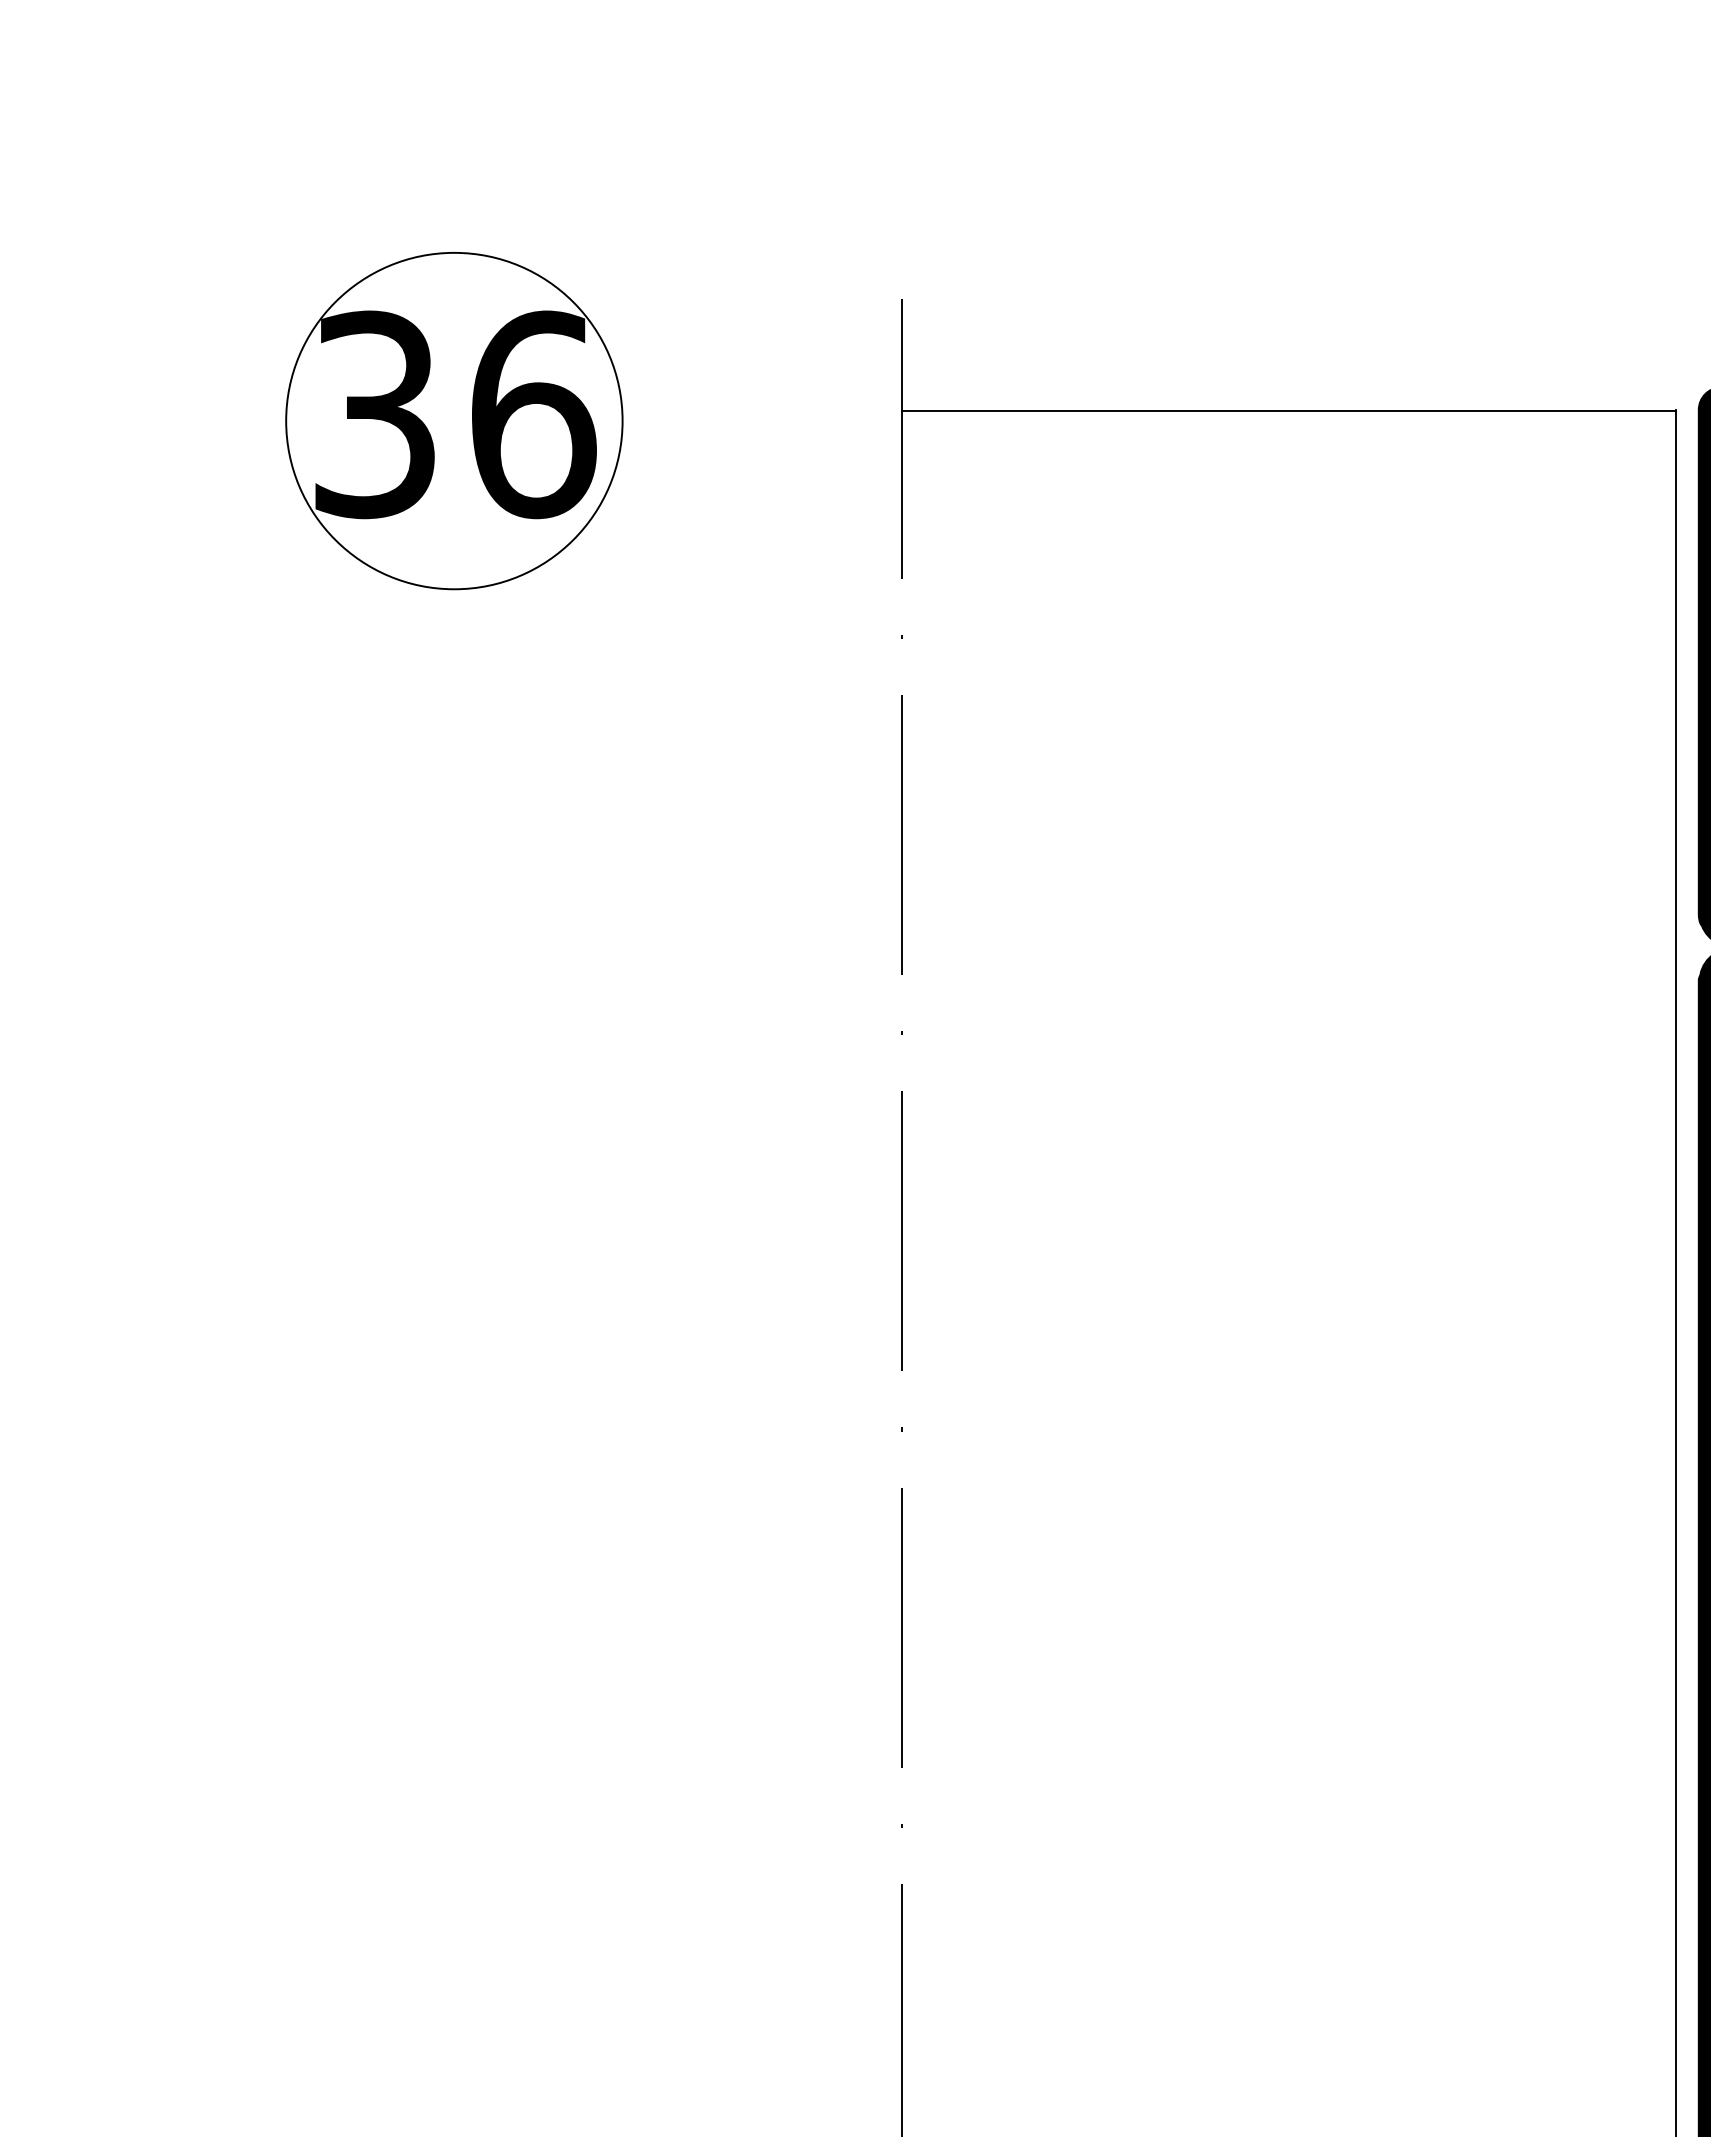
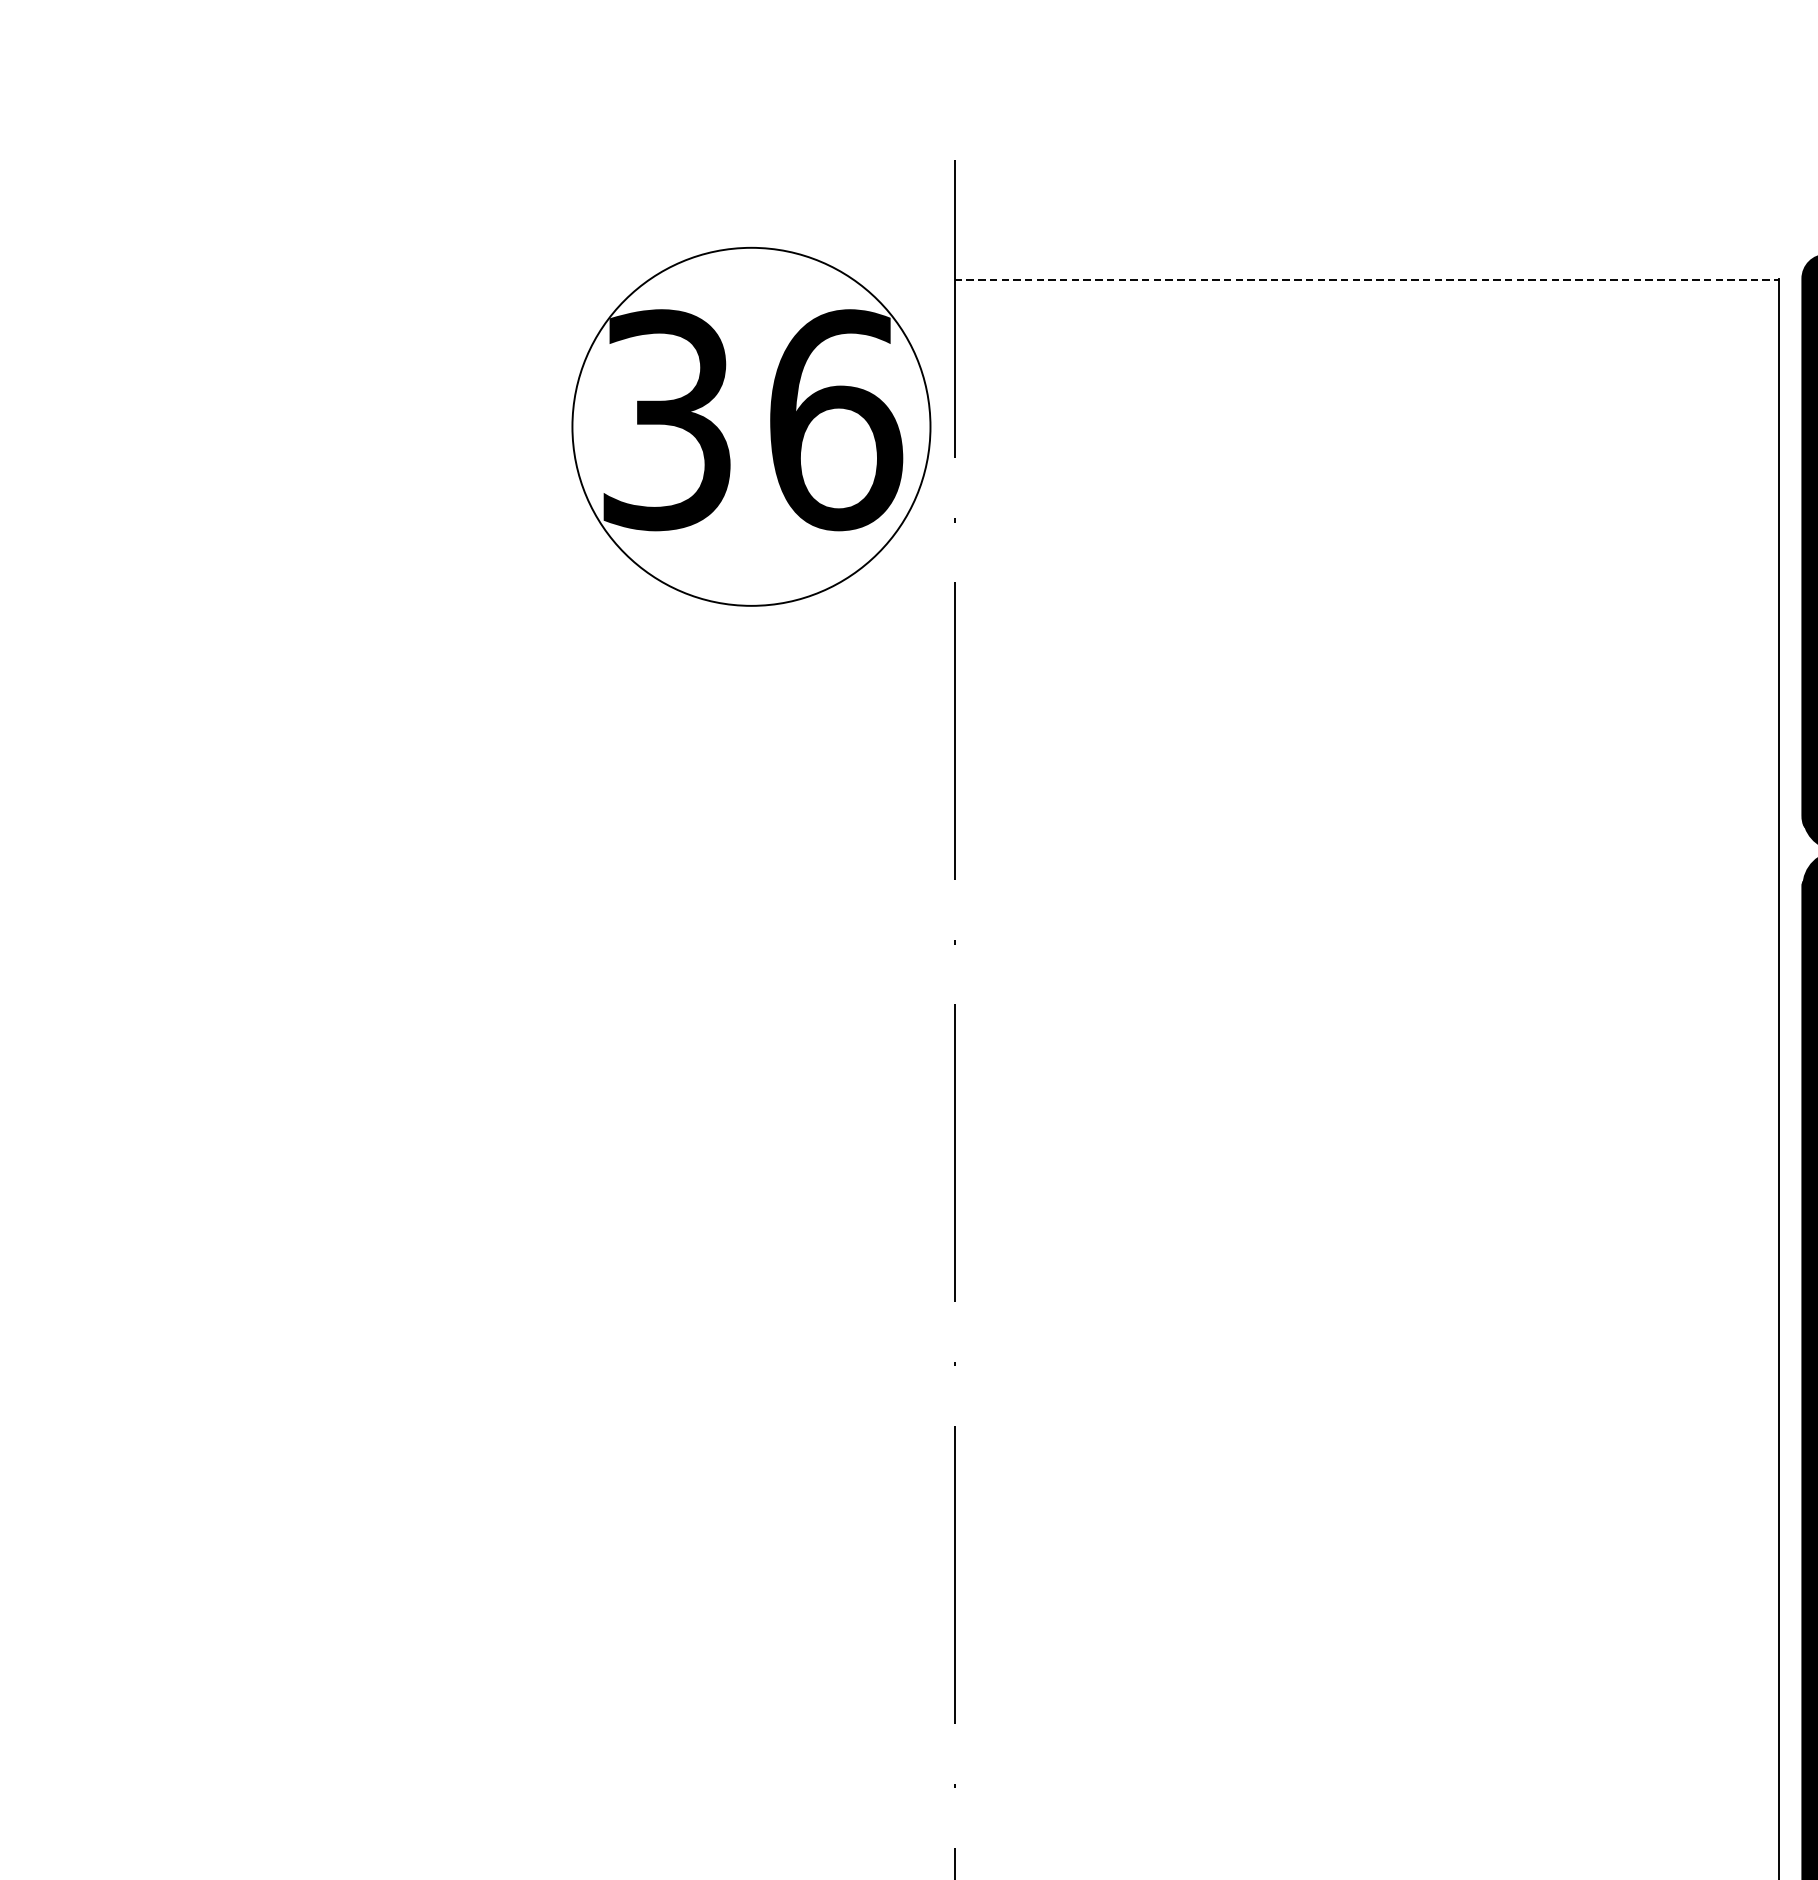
line: (1289, 410) -> (1366, 279), solid -> dashed
part: (454, 421) -> (751, 427), moved

